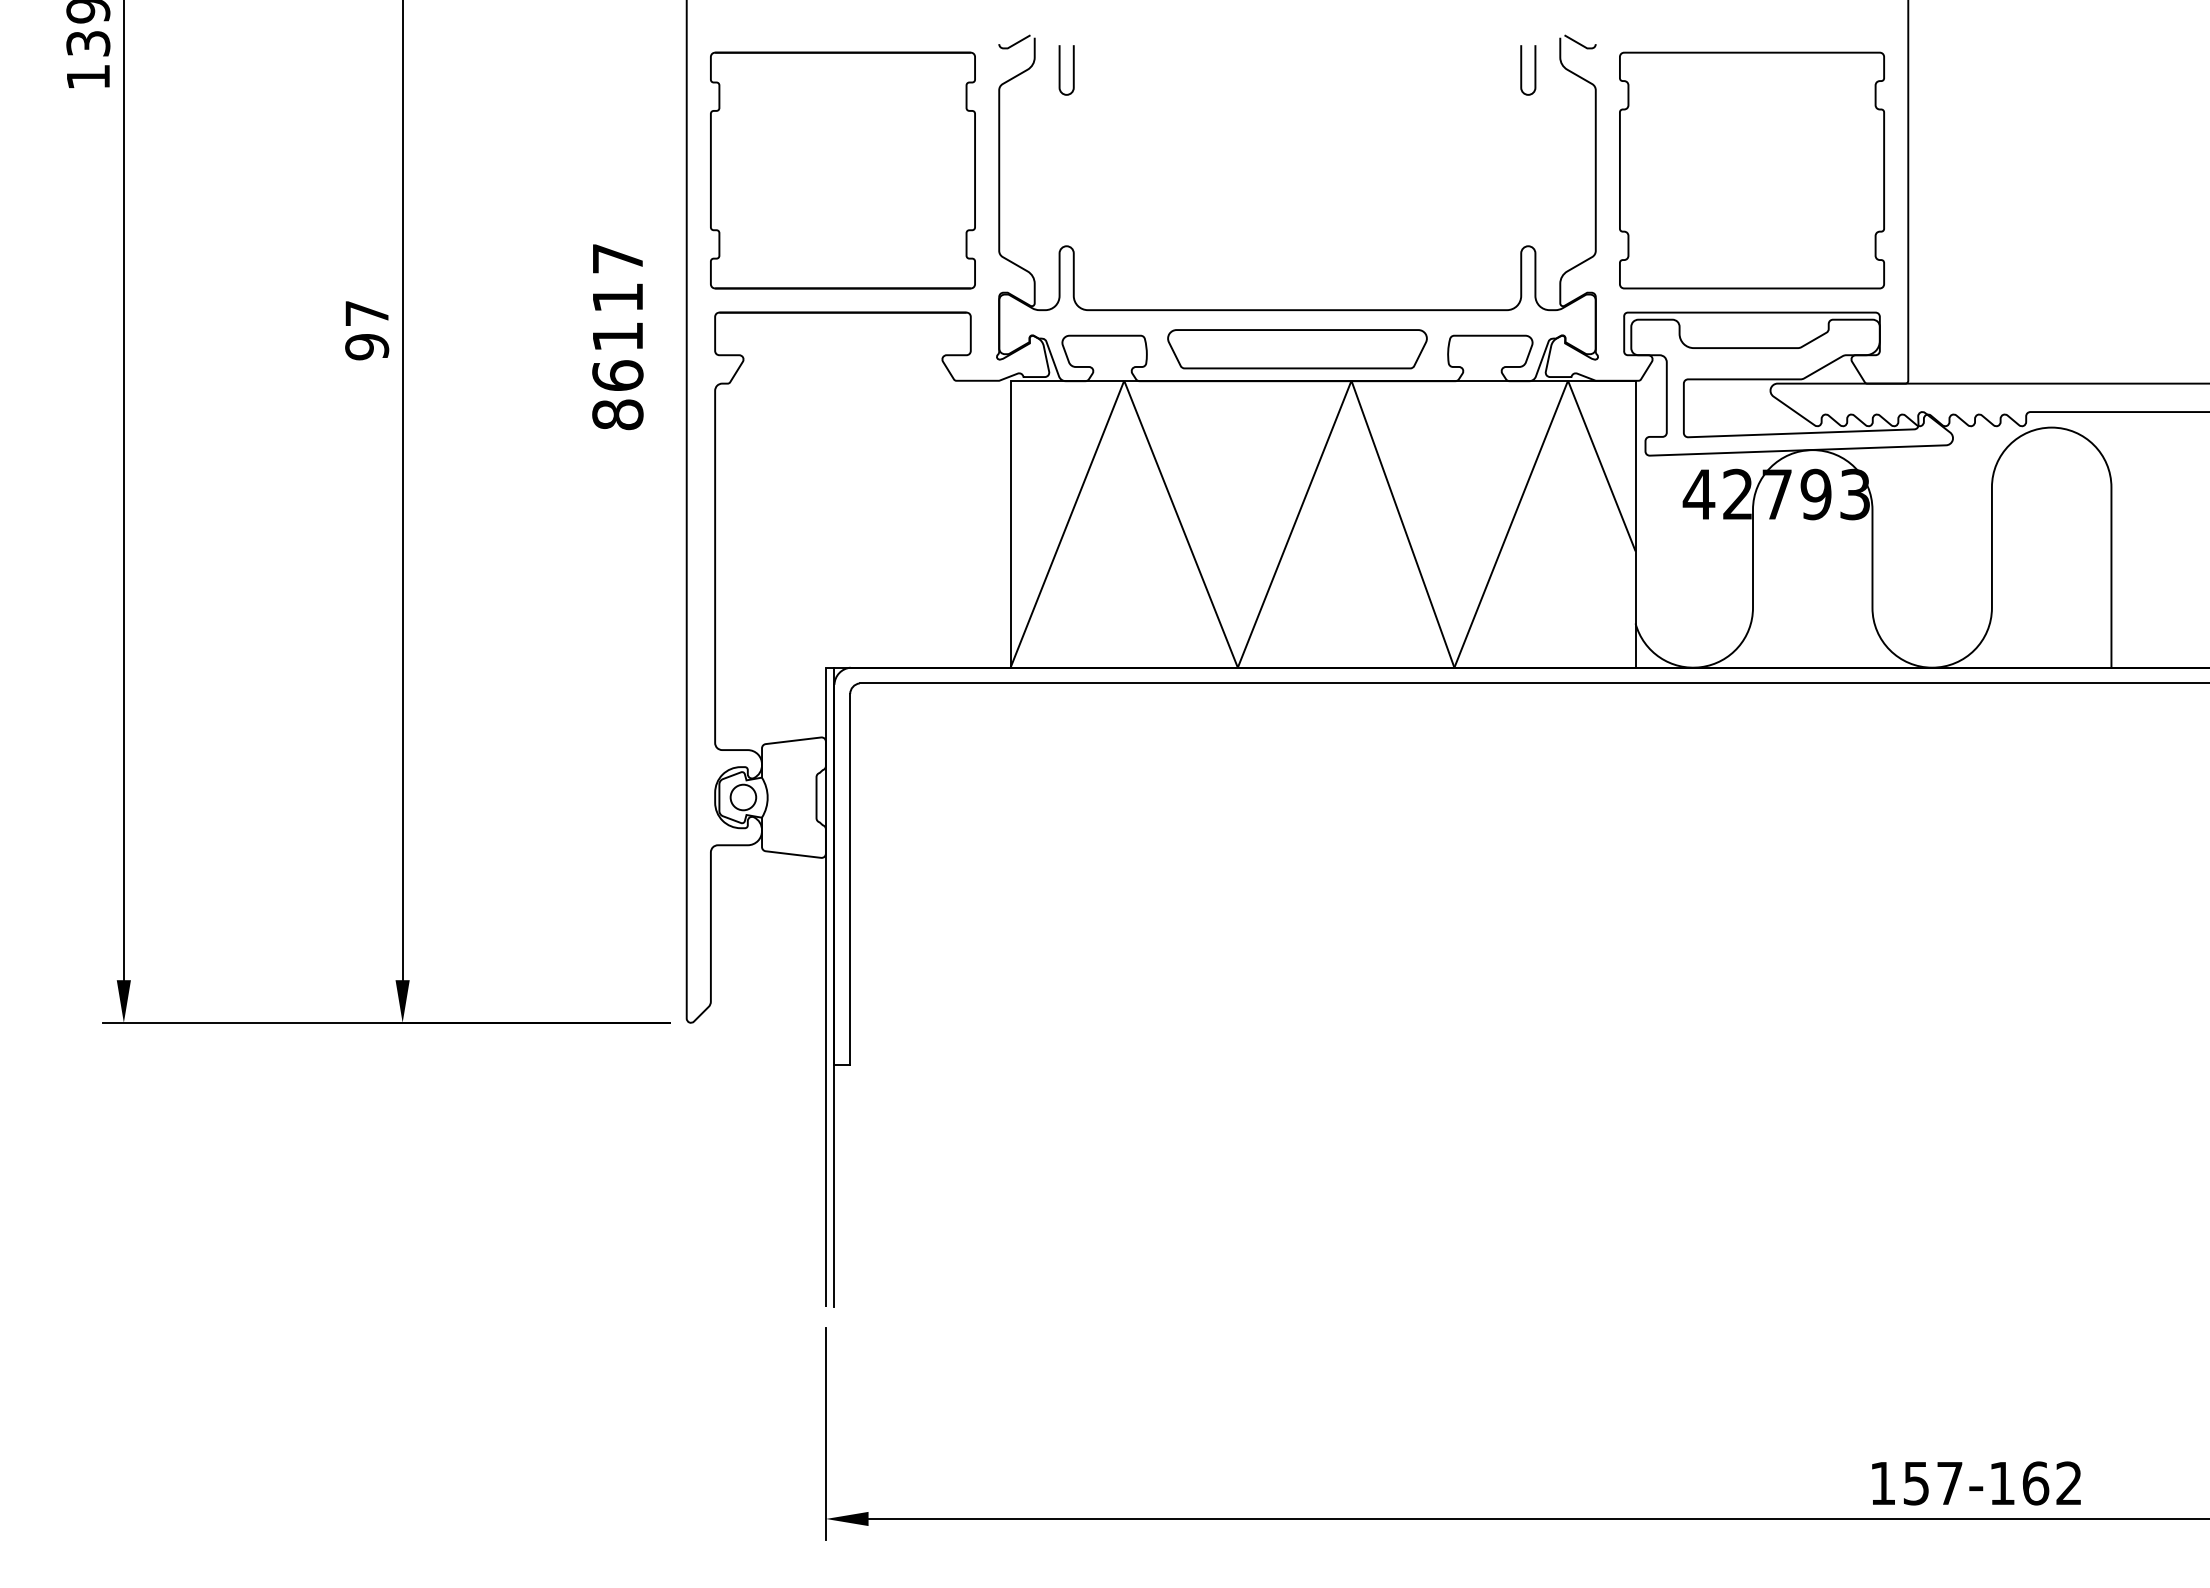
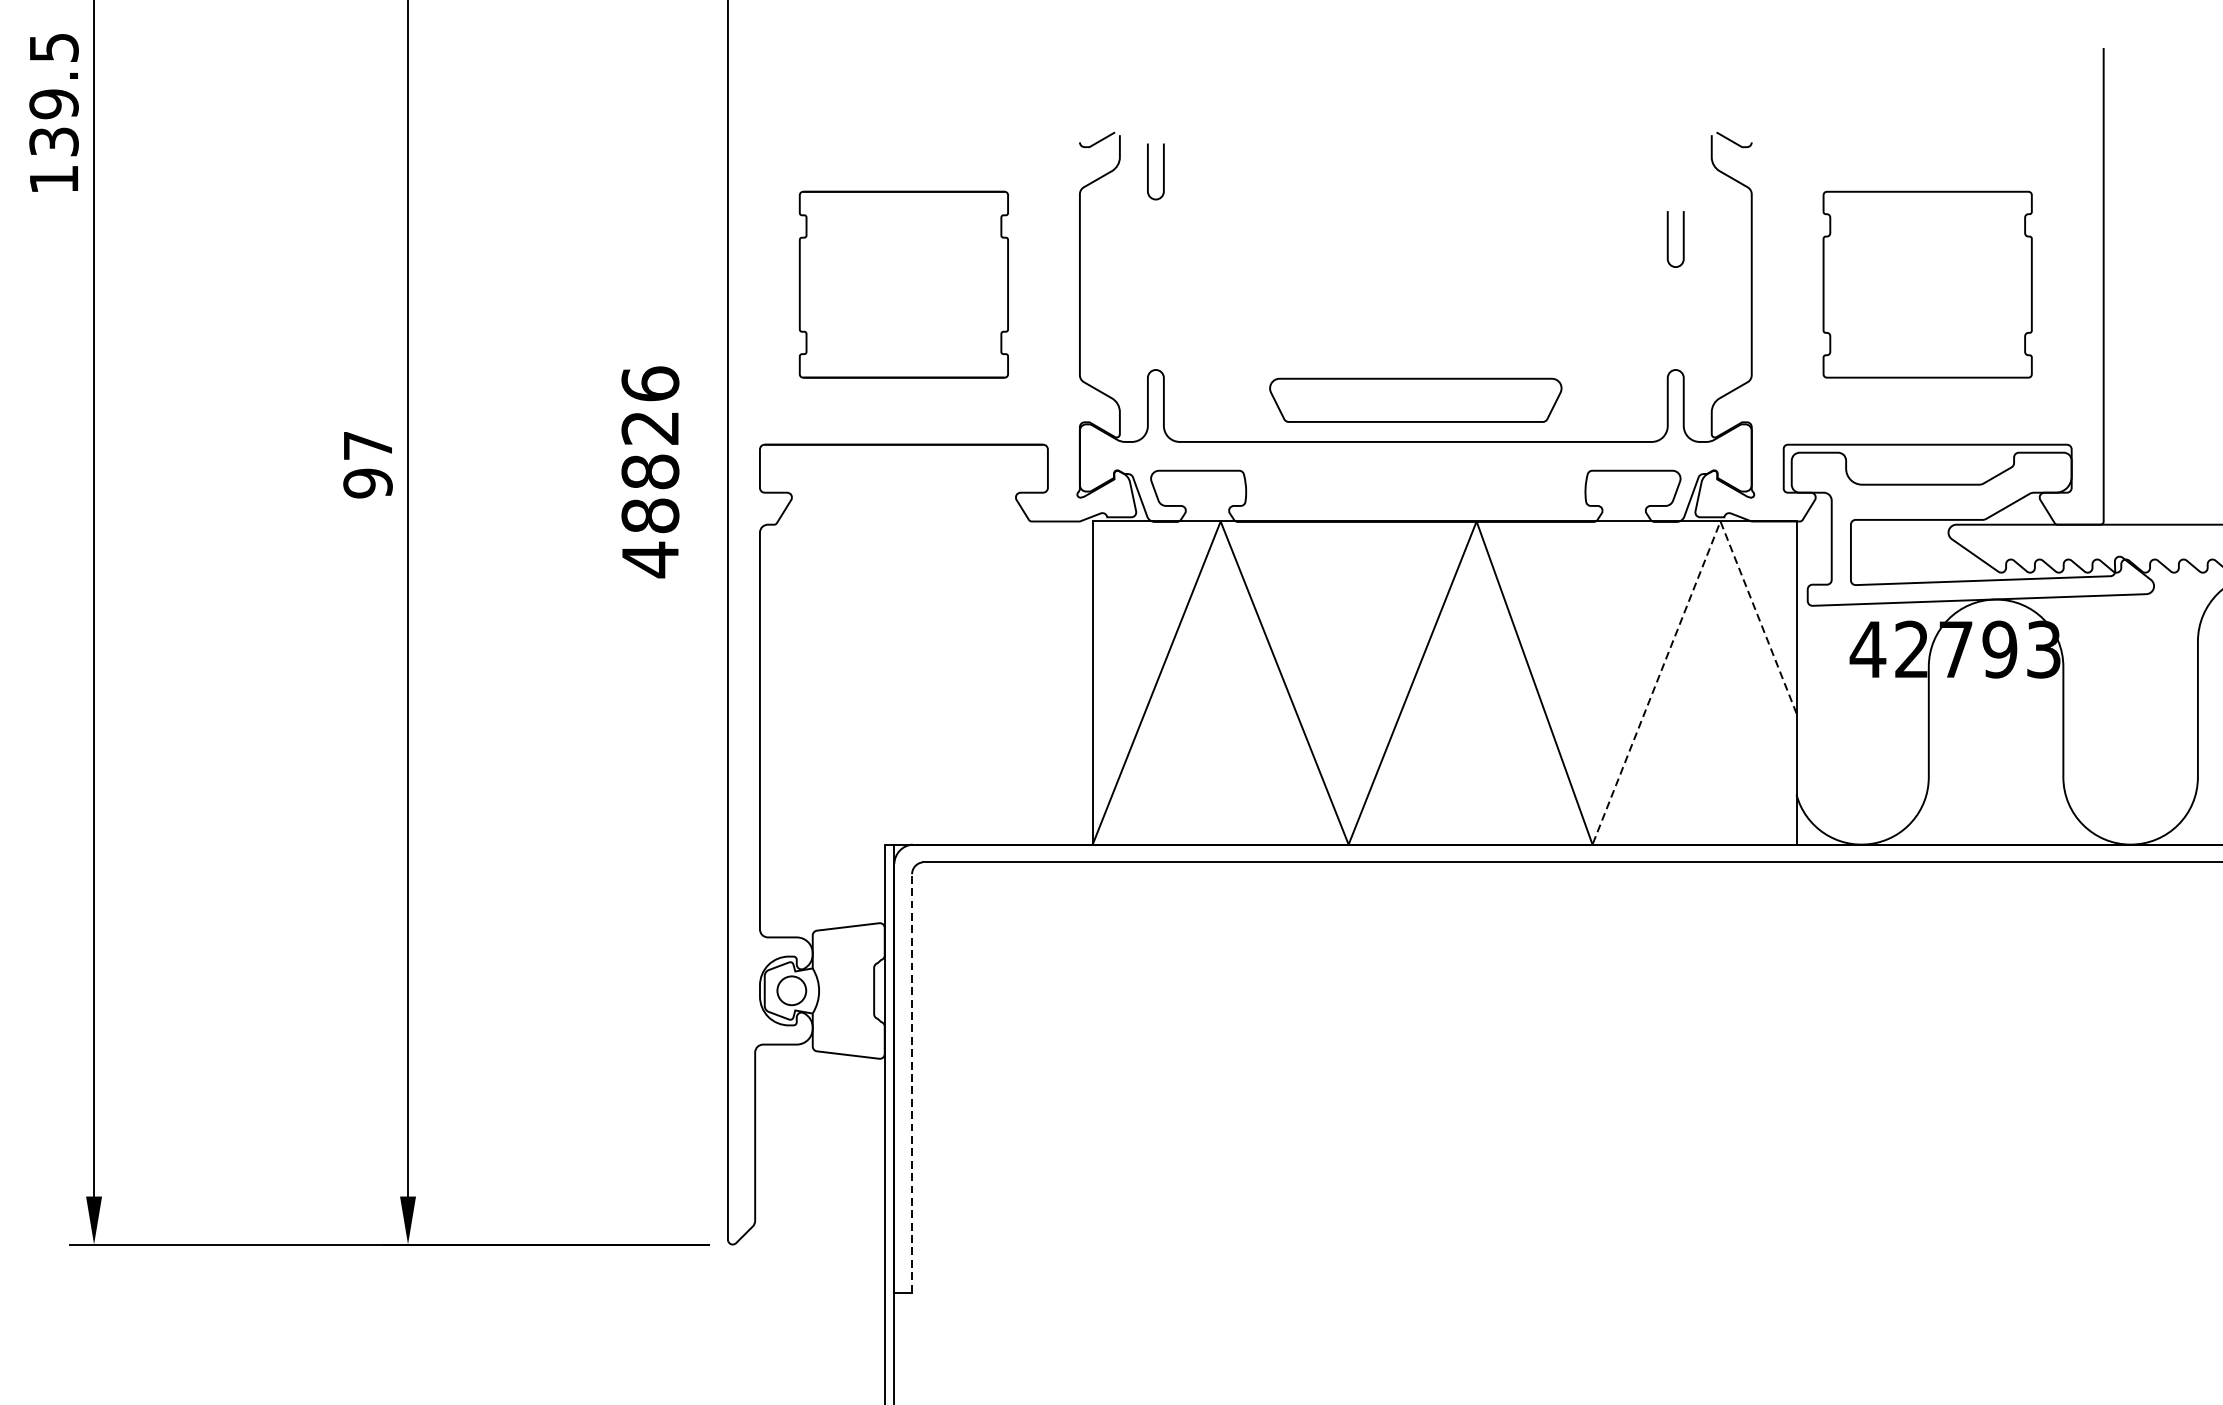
curve: (1522, 70) -> (1669, 239), moved
part: (842, 170) -> (903, 284), size x0.7
part: (1751, 170) -> (1927, 284), size x0.7
text: (617, 337) -> (650, 472), 86117 -> 48826
part: (1297, 349) -> (1415, 400), moved
line: (1545, 438) -> (1695, 586), solid -> dashed
line: (850, 879) -> (912, 1083), solid -> dashed

